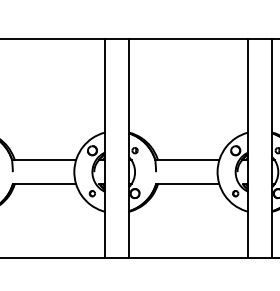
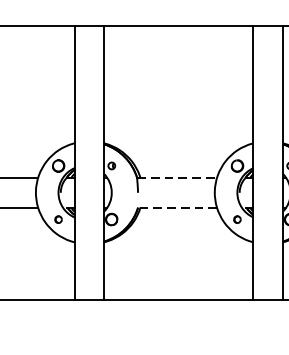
line: (187, 160) -> (177, 178), solid -> dashed
line: (187, 184) -> (177, 208), solid -> dashed

